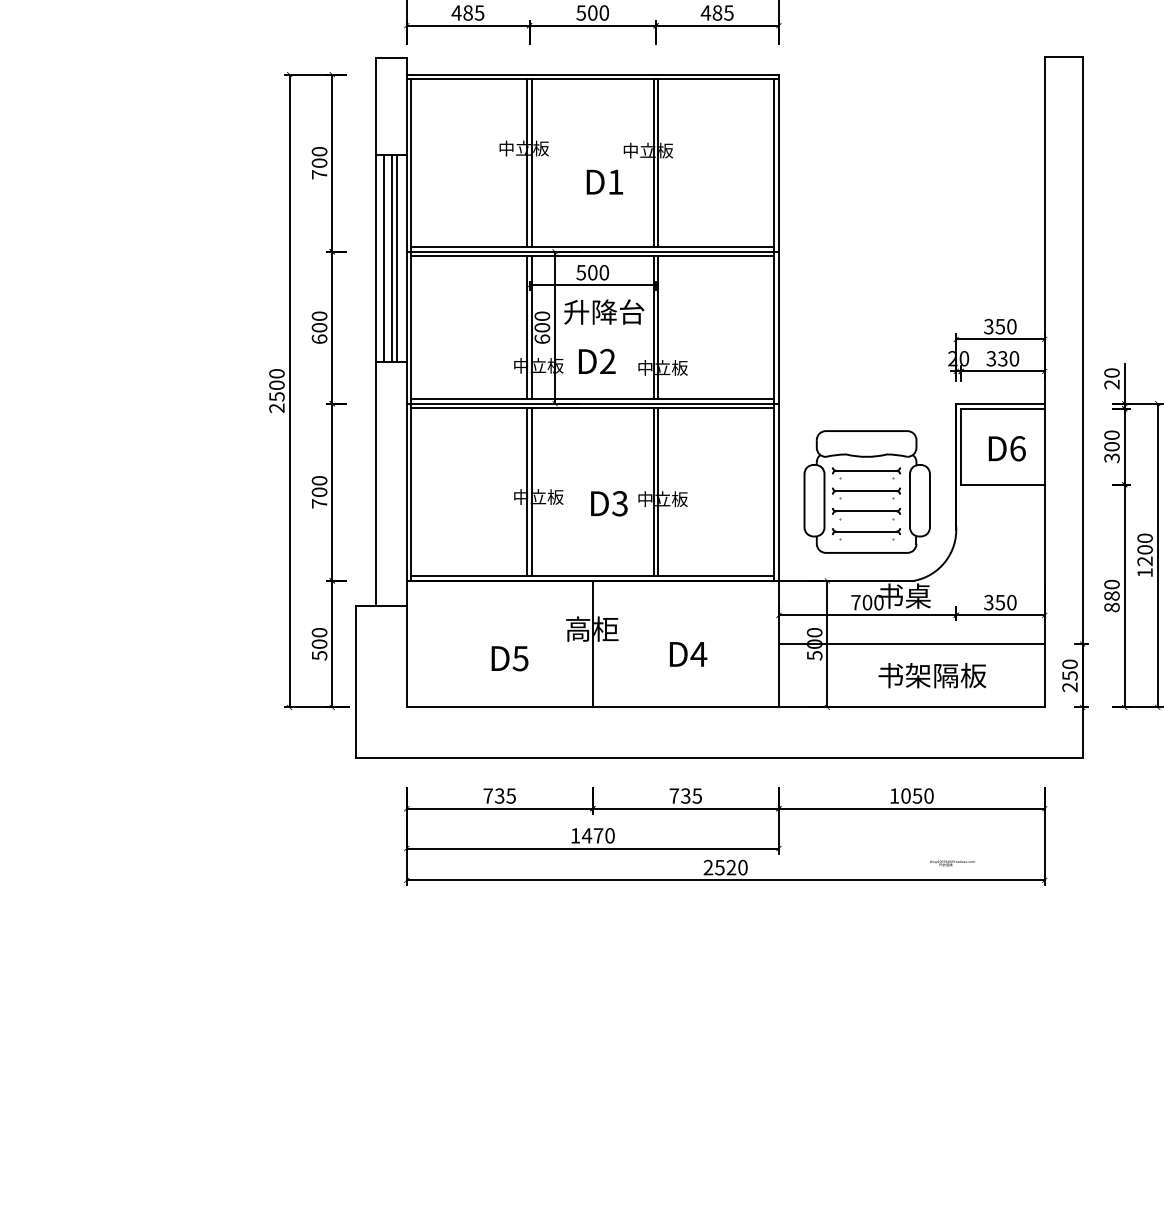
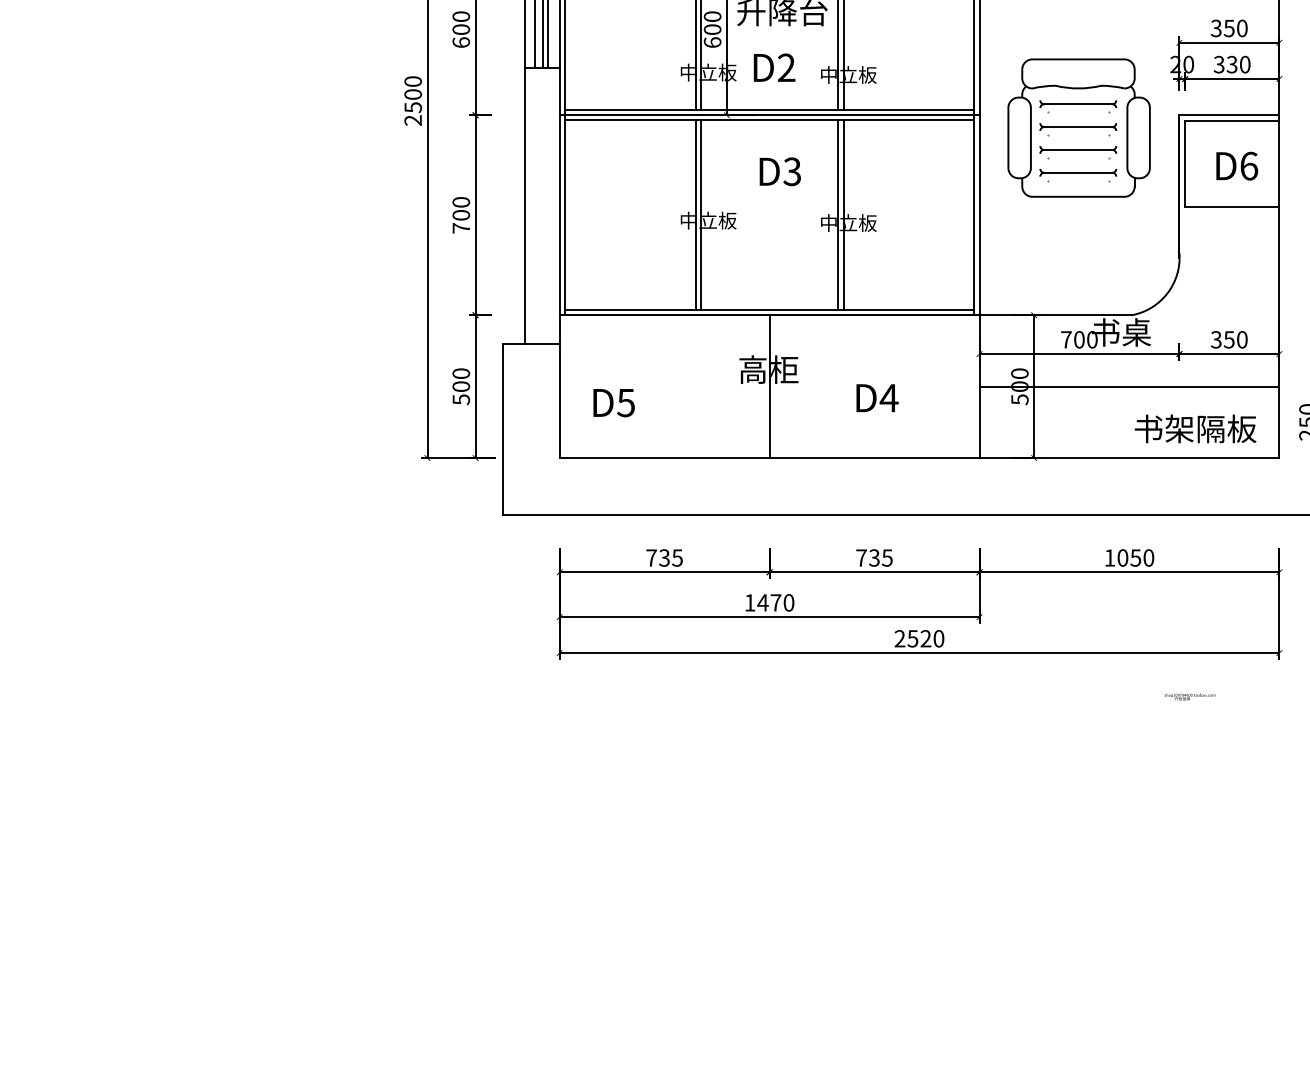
part: (866, 491) -> (1078, 127), moved
text: (609, 503) -> (780, 171), moved
text: (509, 658) -> (613, 402), moved
text: (932, 675) -> (1195, 428), moved
text: (952, 863) -> (1190, 697), moved

